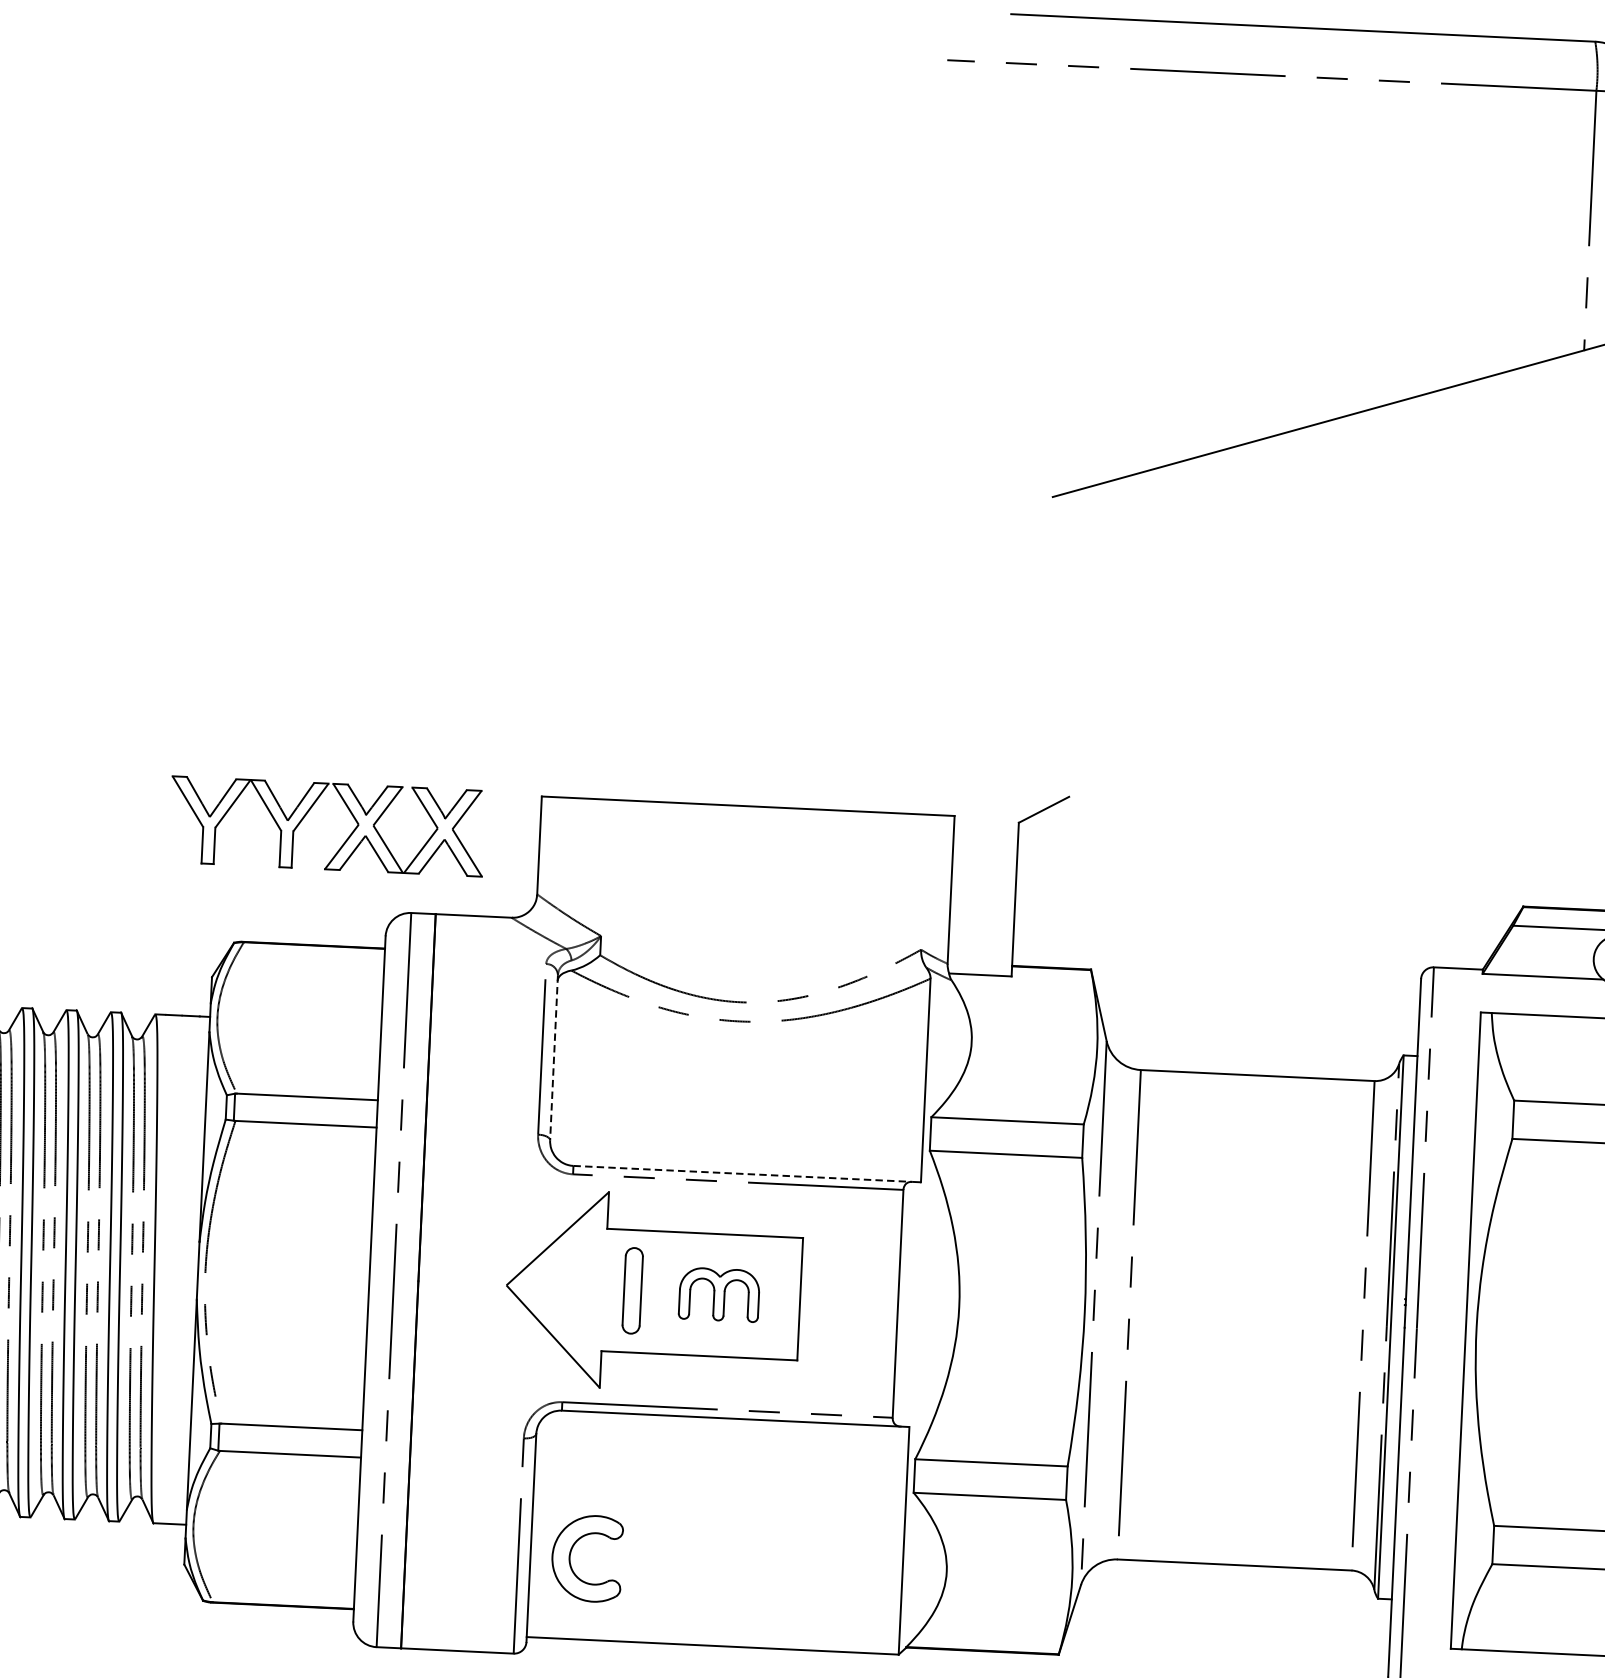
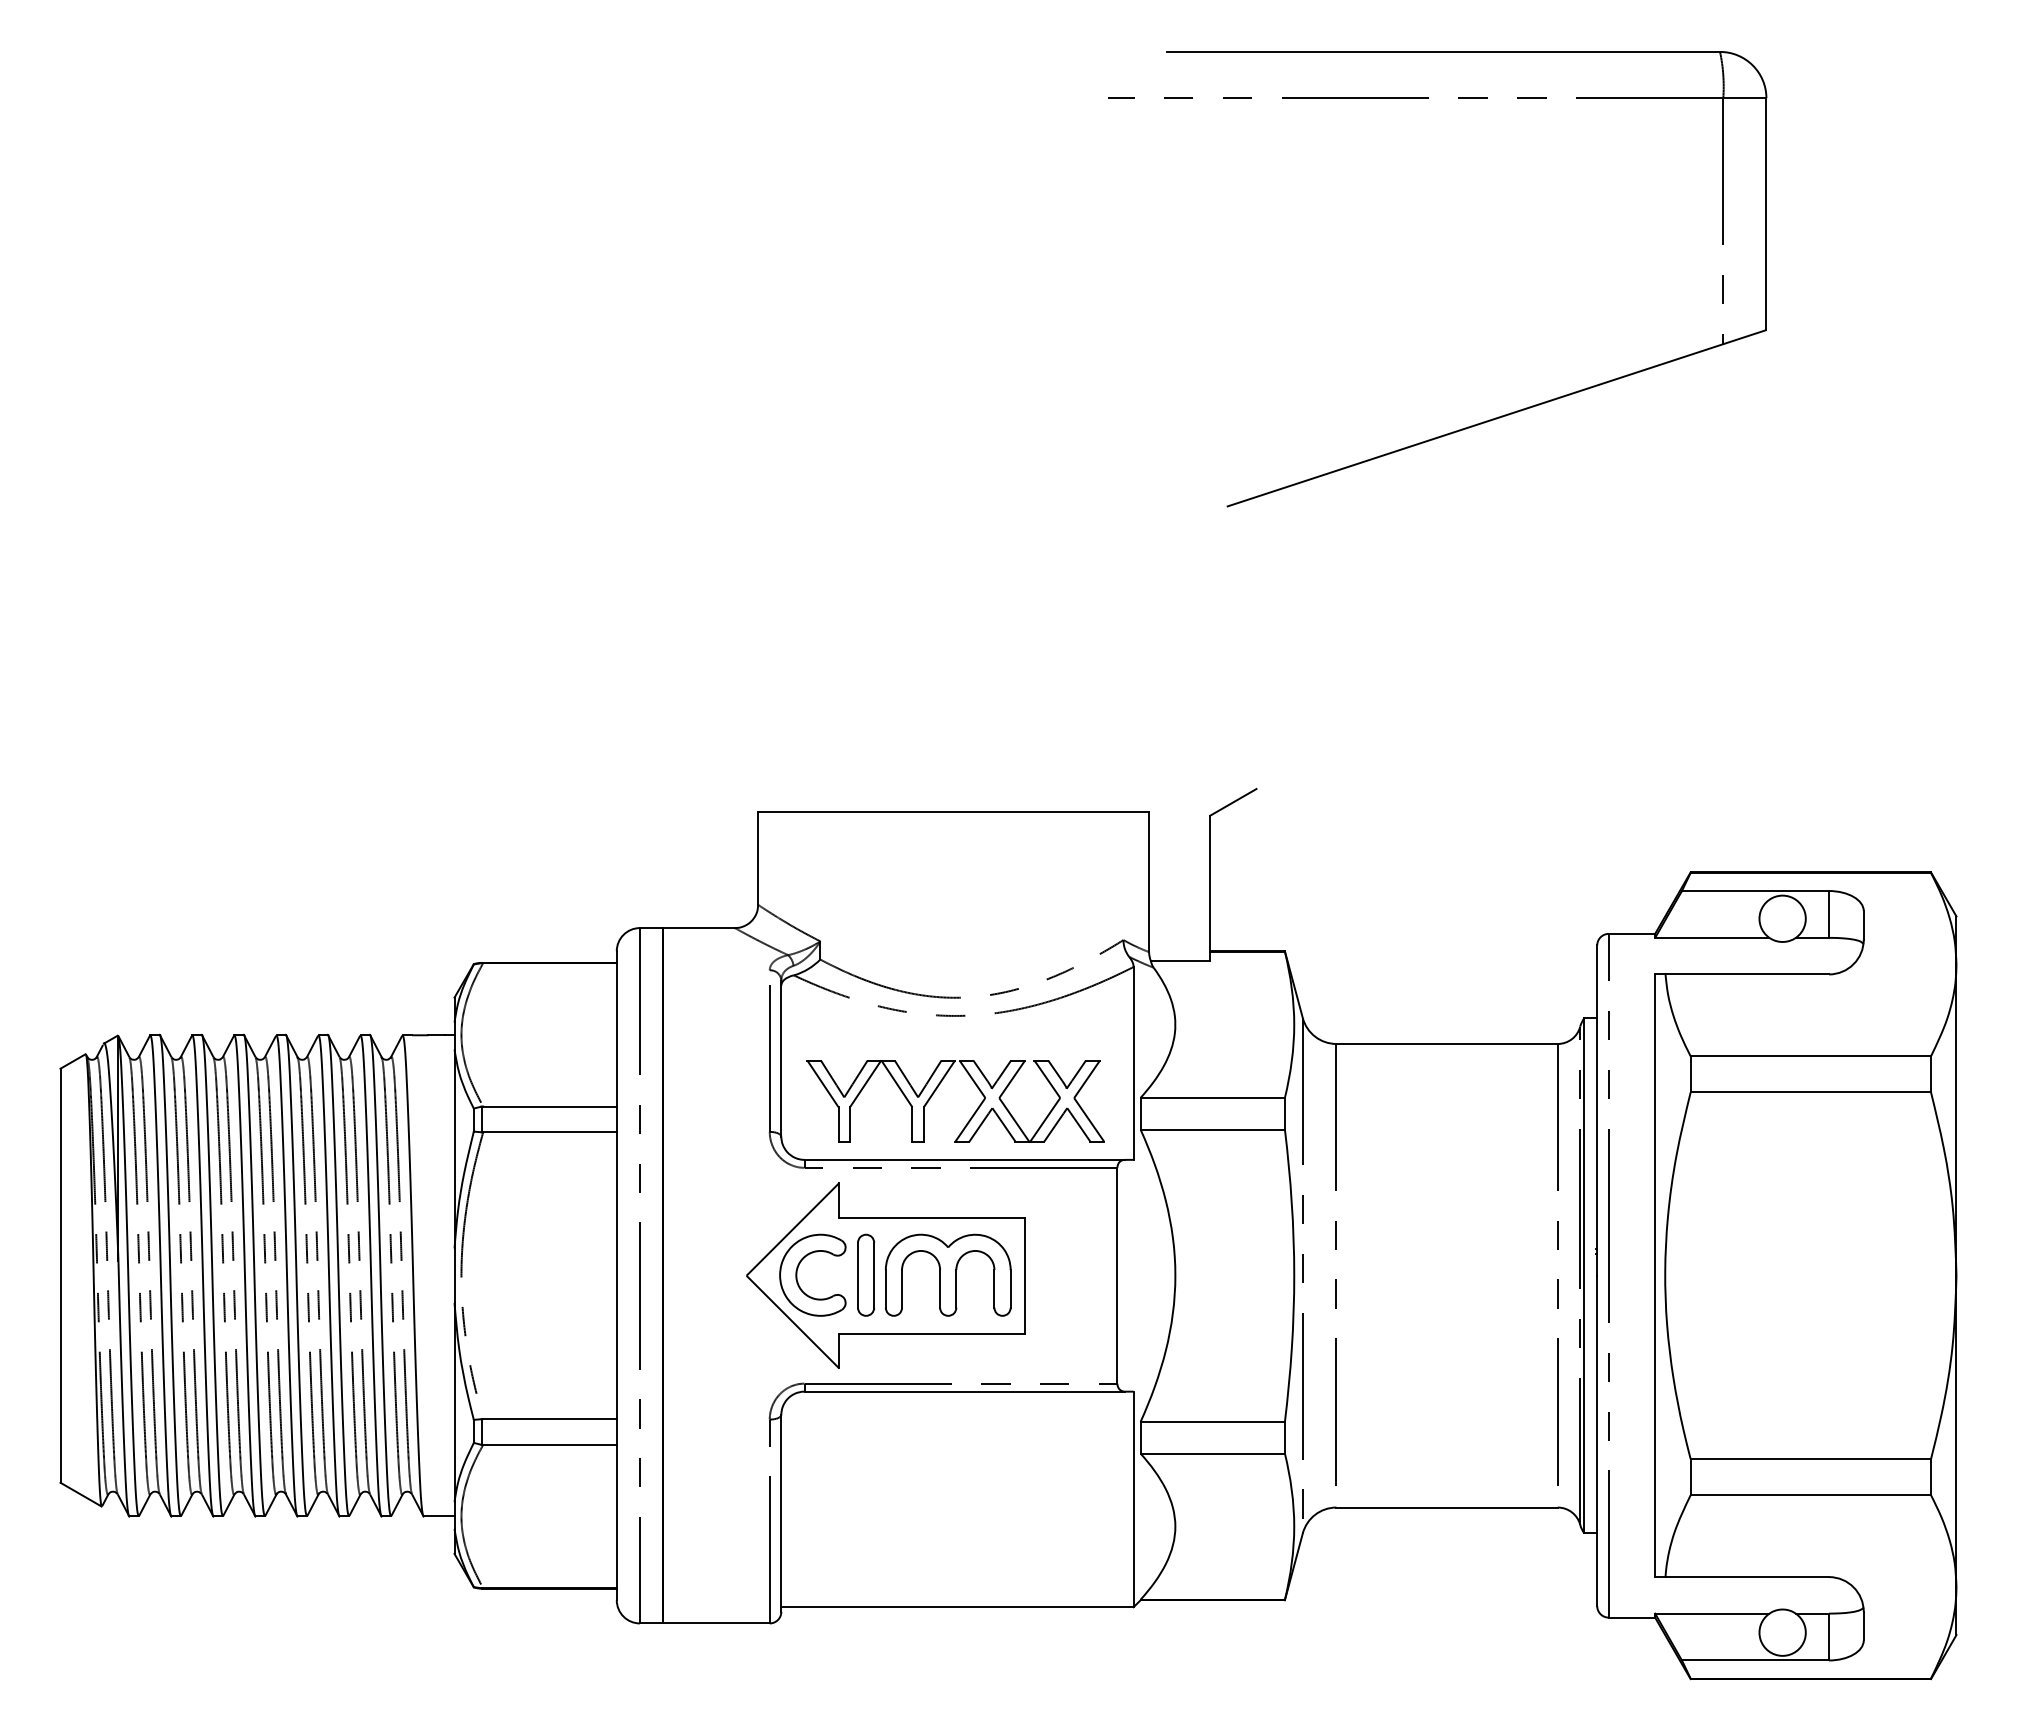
part: (344, 841) -> (972, 1114), moved
line: (554, 1058) -> (781, 1059), dashed -> solid
line: (743, 1173) -> (965, 1159), dashed -> solid
part: (718, 1294) -> (947, 1274), size x1.67
part: (570, 1556) -> (797, 1274), moved

